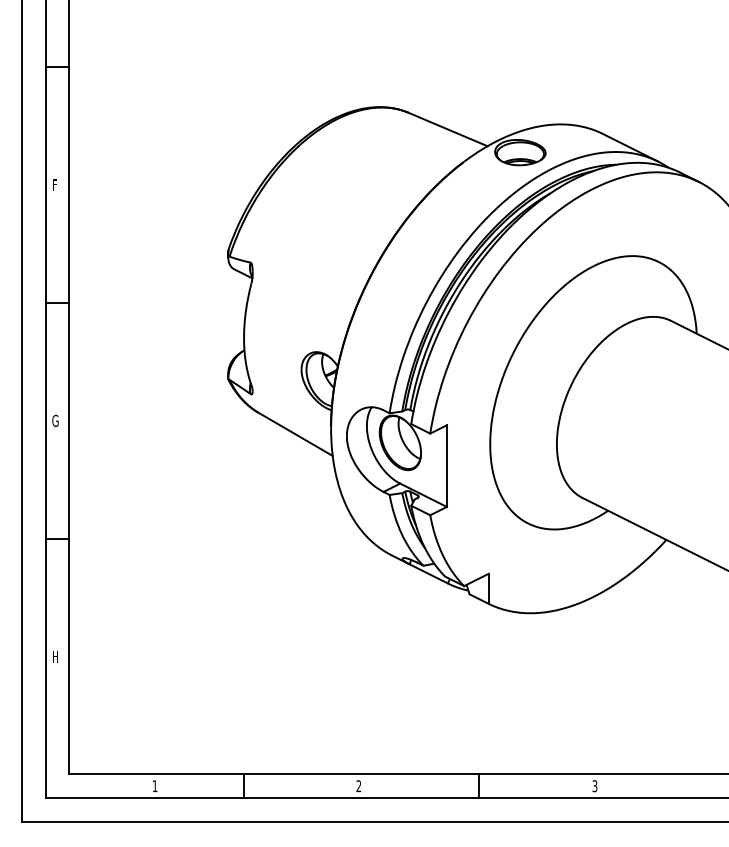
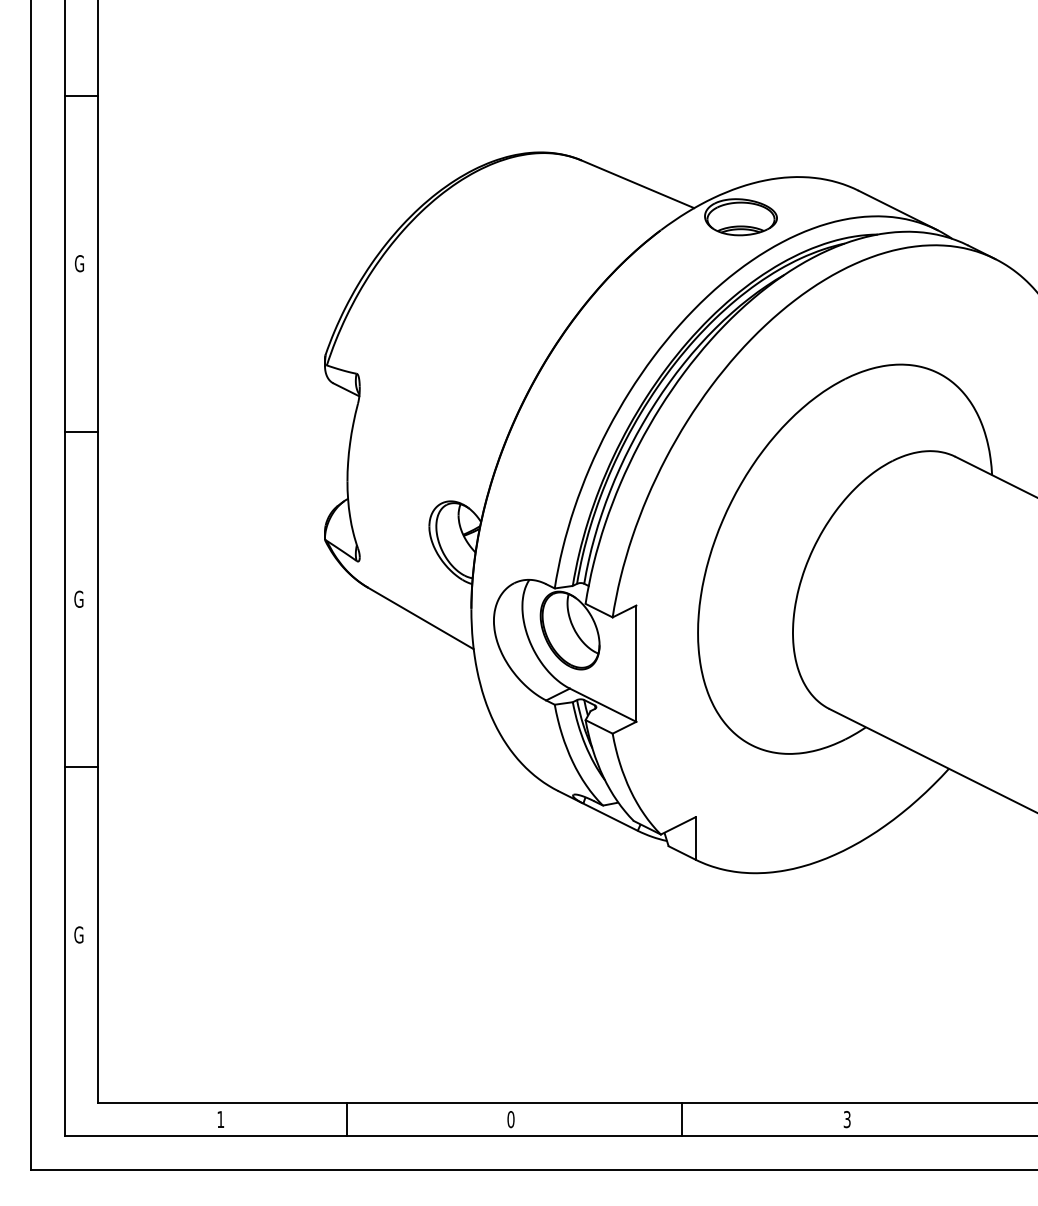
text: (55, 185) -> (78, 264), F -> G
text: (55, 656) -> (78, 934), H -> G
text: (358, 786) -> (510, 1119), 2 -> 0

